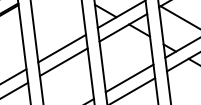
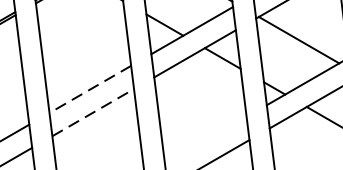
line: (62, 48) -> (90, 89), solid -> dashed
line: (63, 62) -> (92, 113), solid -> dashed
line: (129, 78) -> (205, 140), removed

